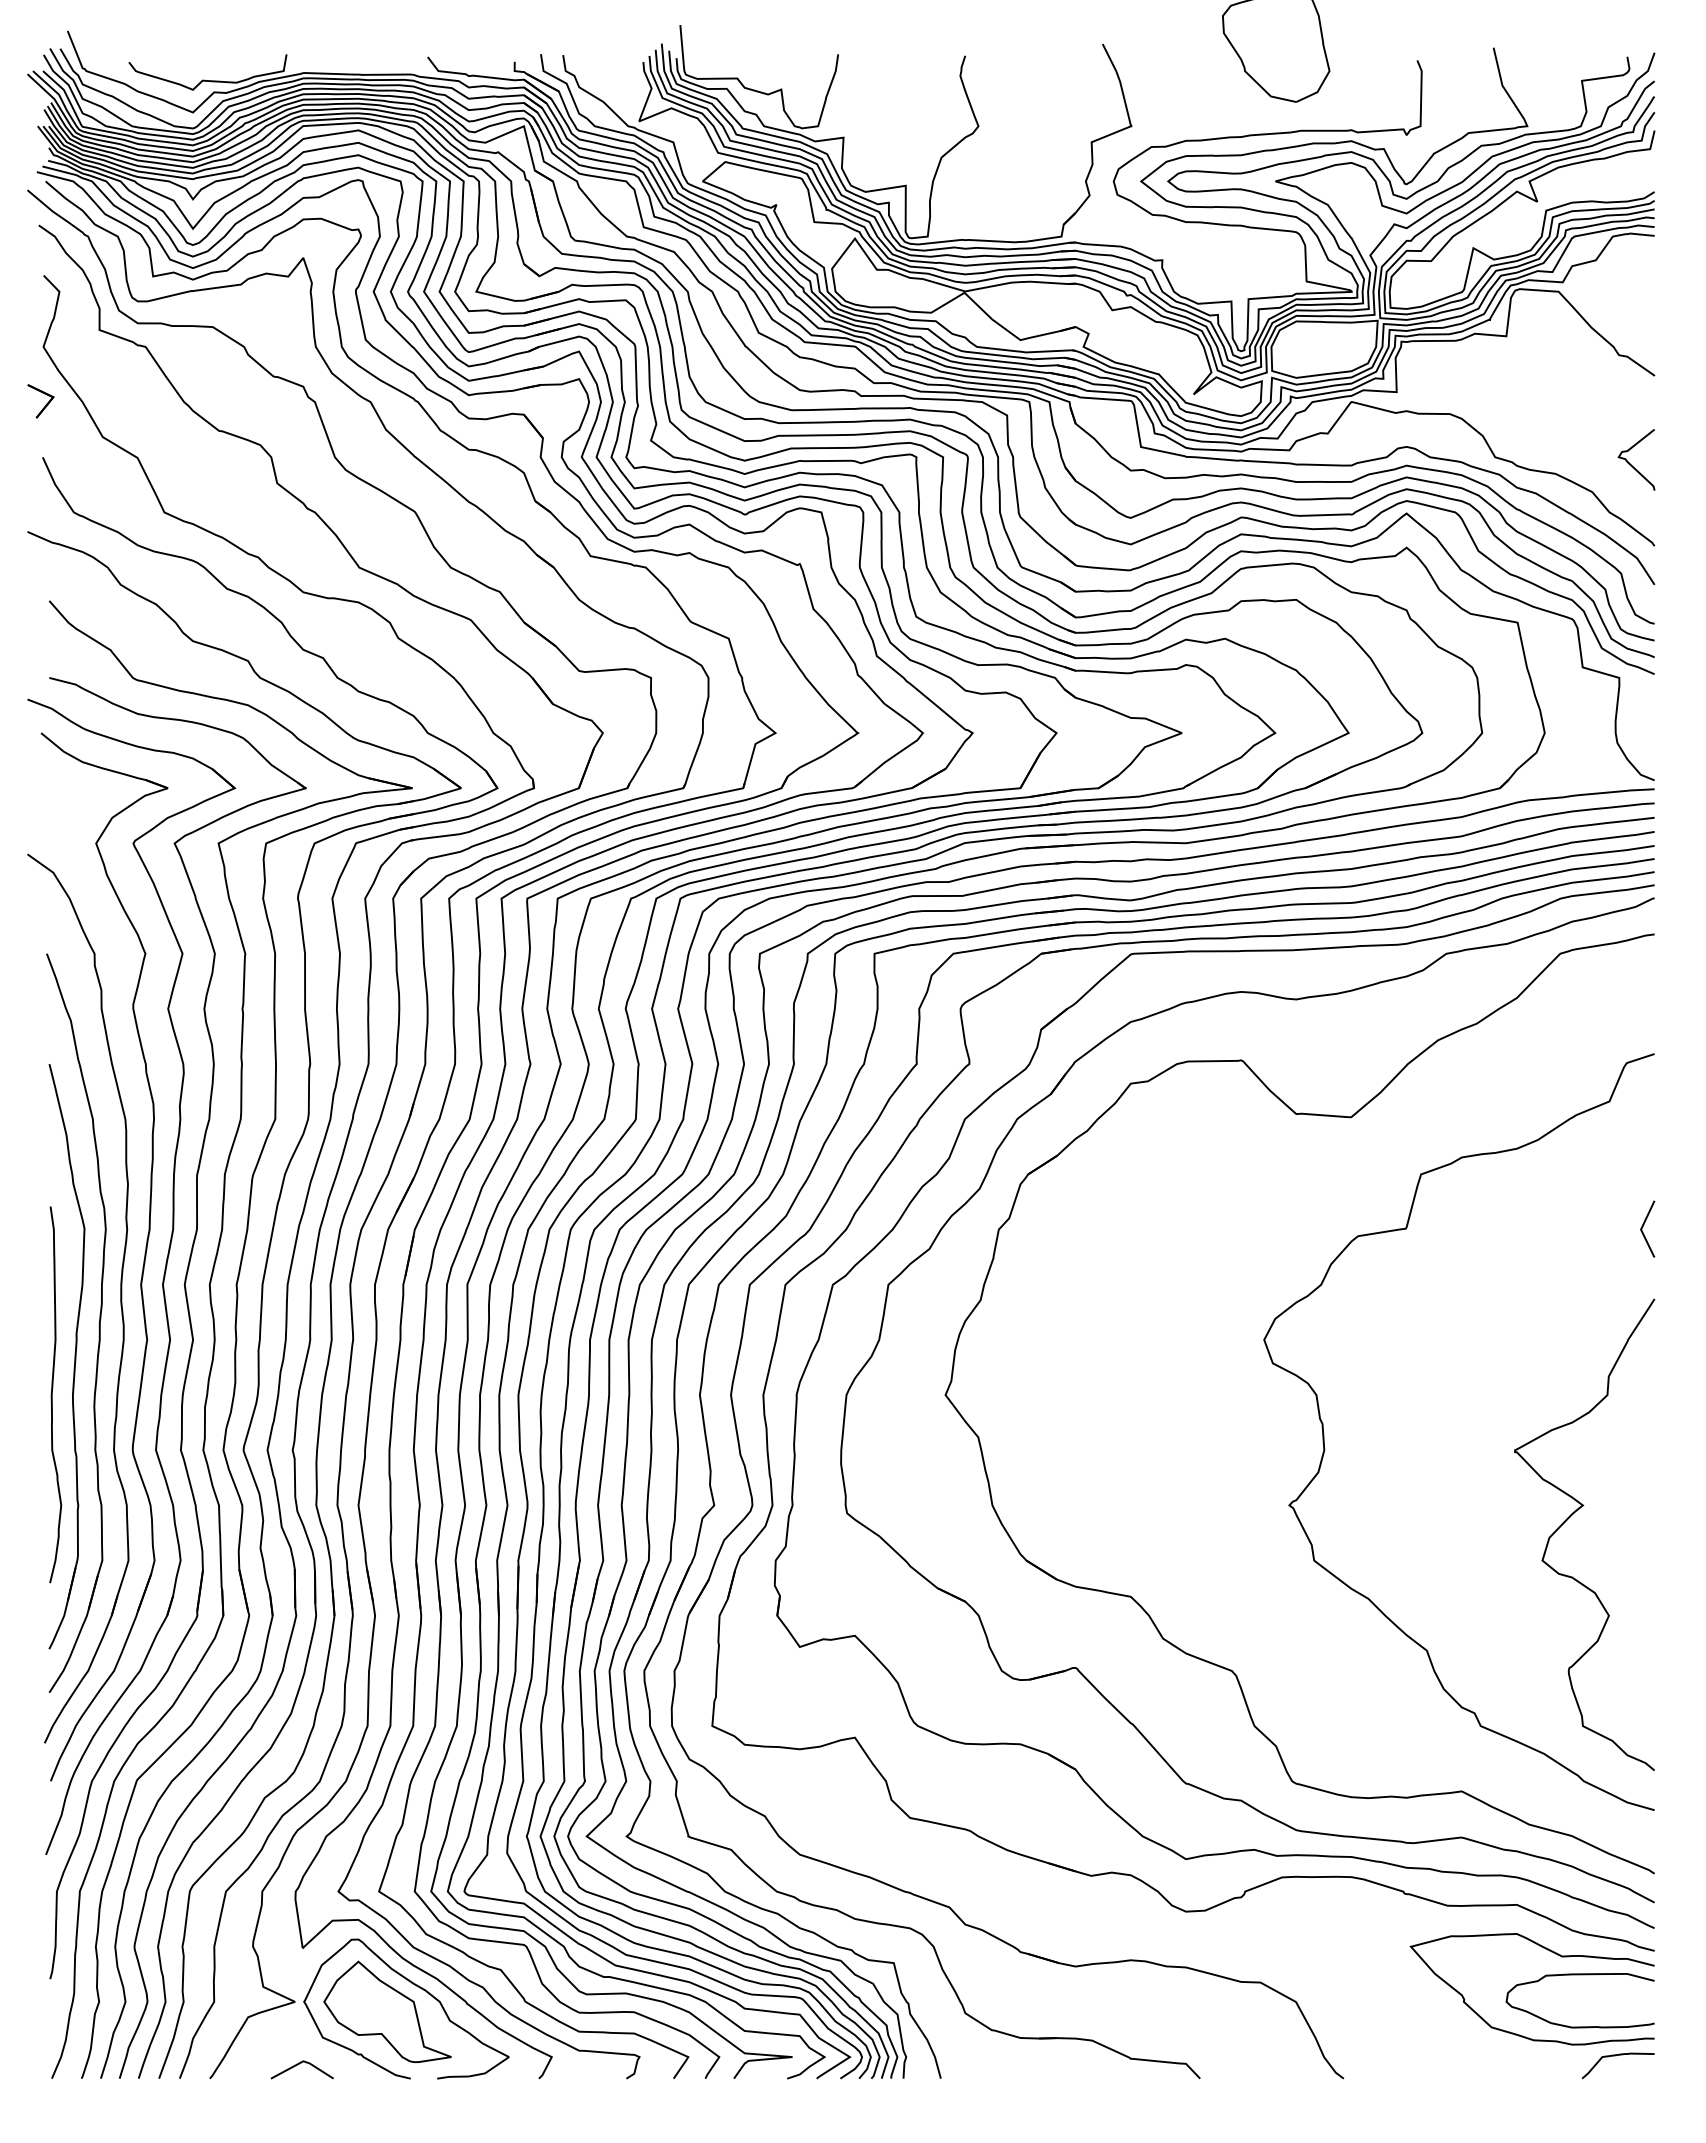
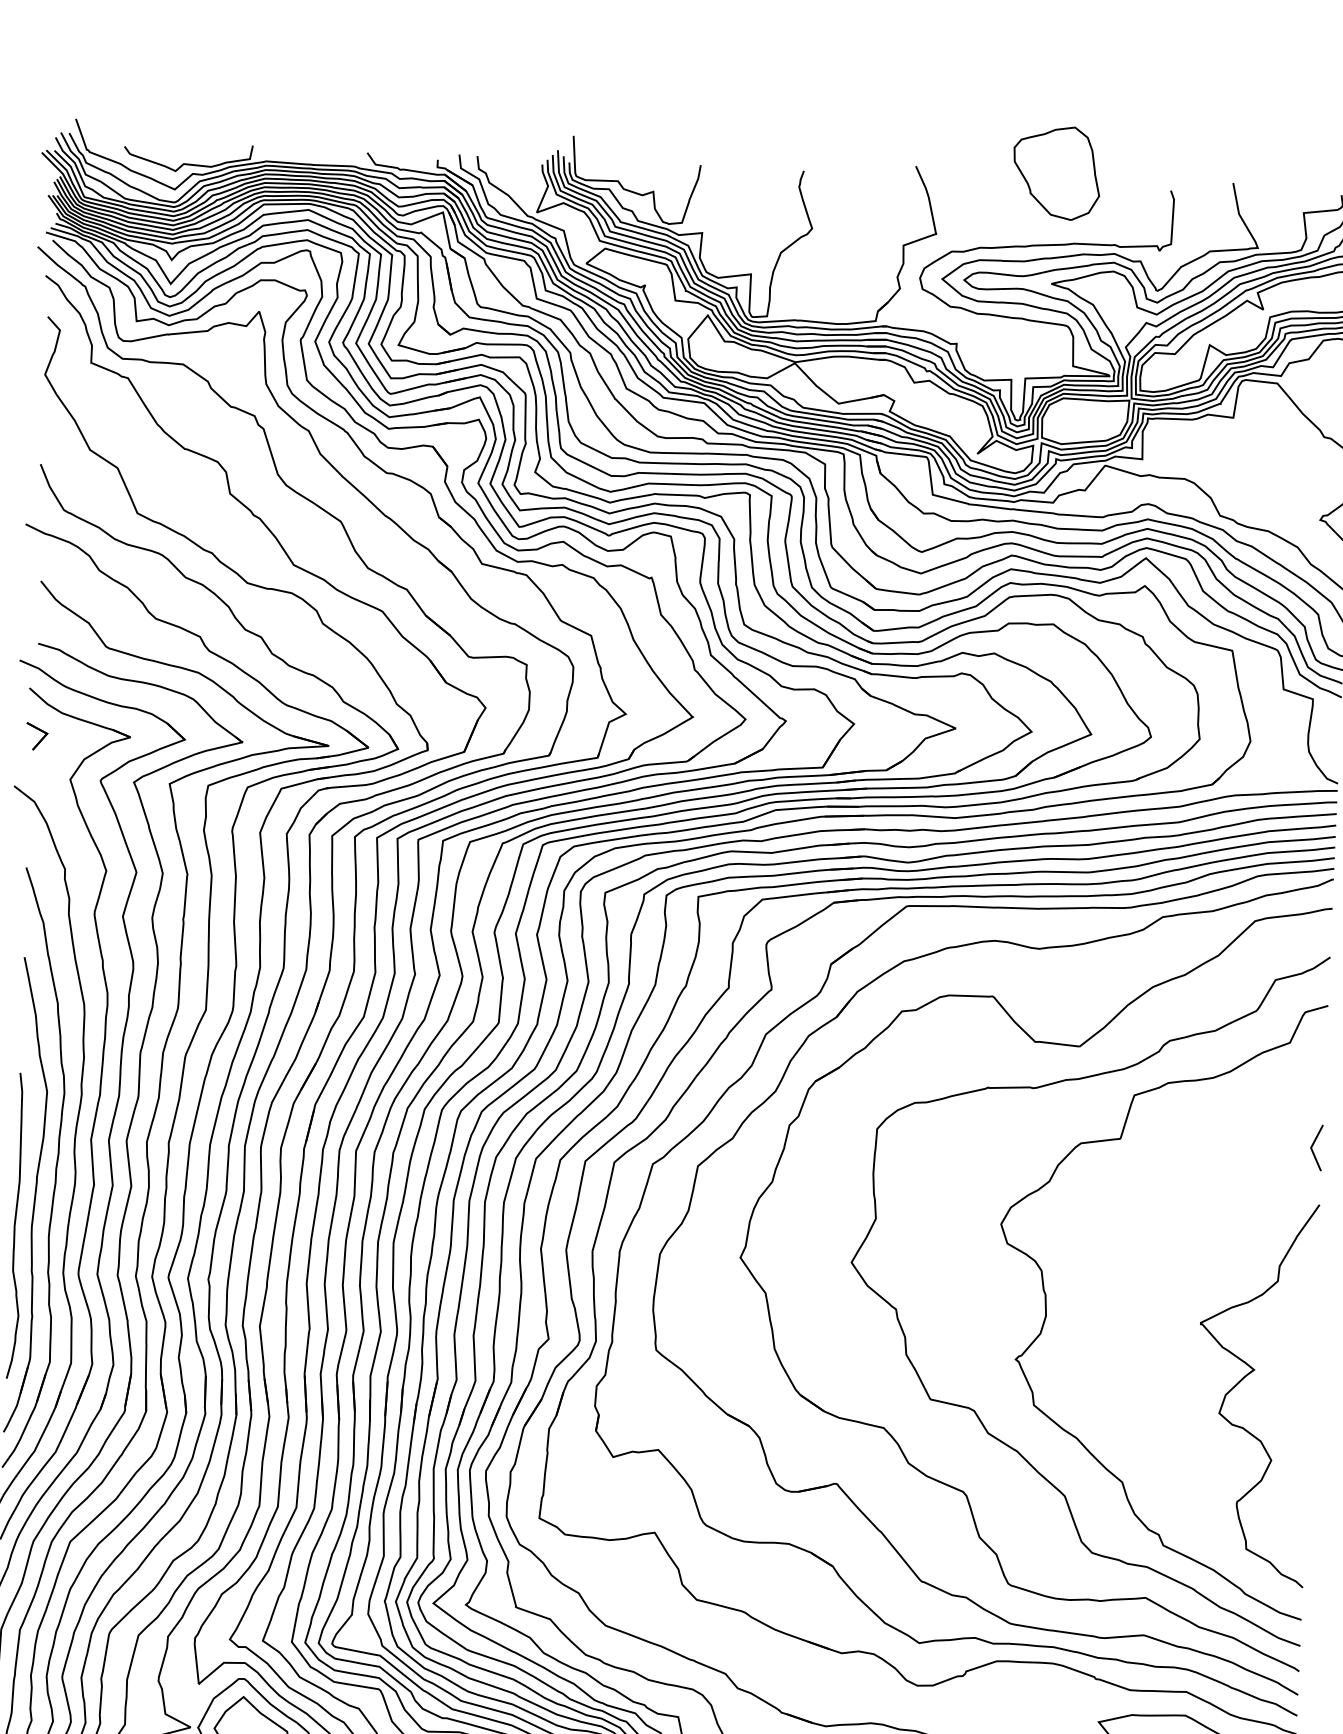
part: (46, 403) -> (41, 738), moved
curve: (1242, 1570) -> (975, 1410), added

